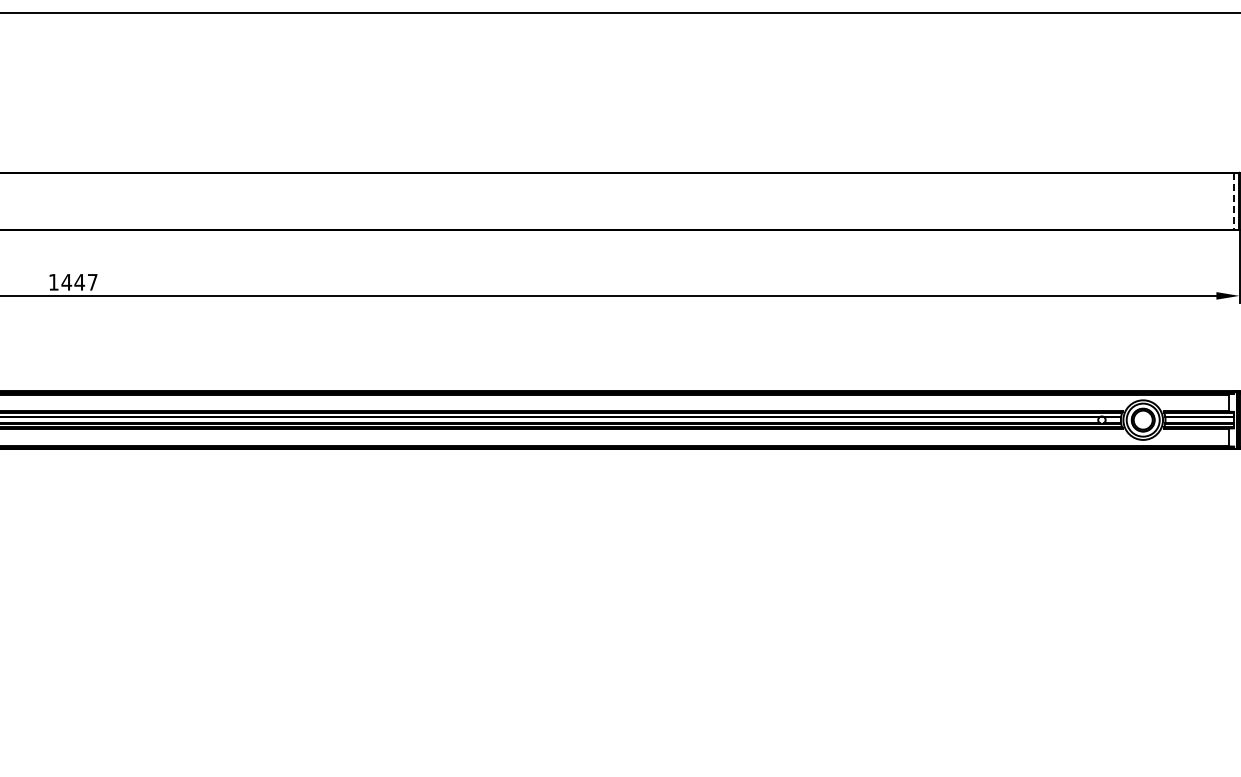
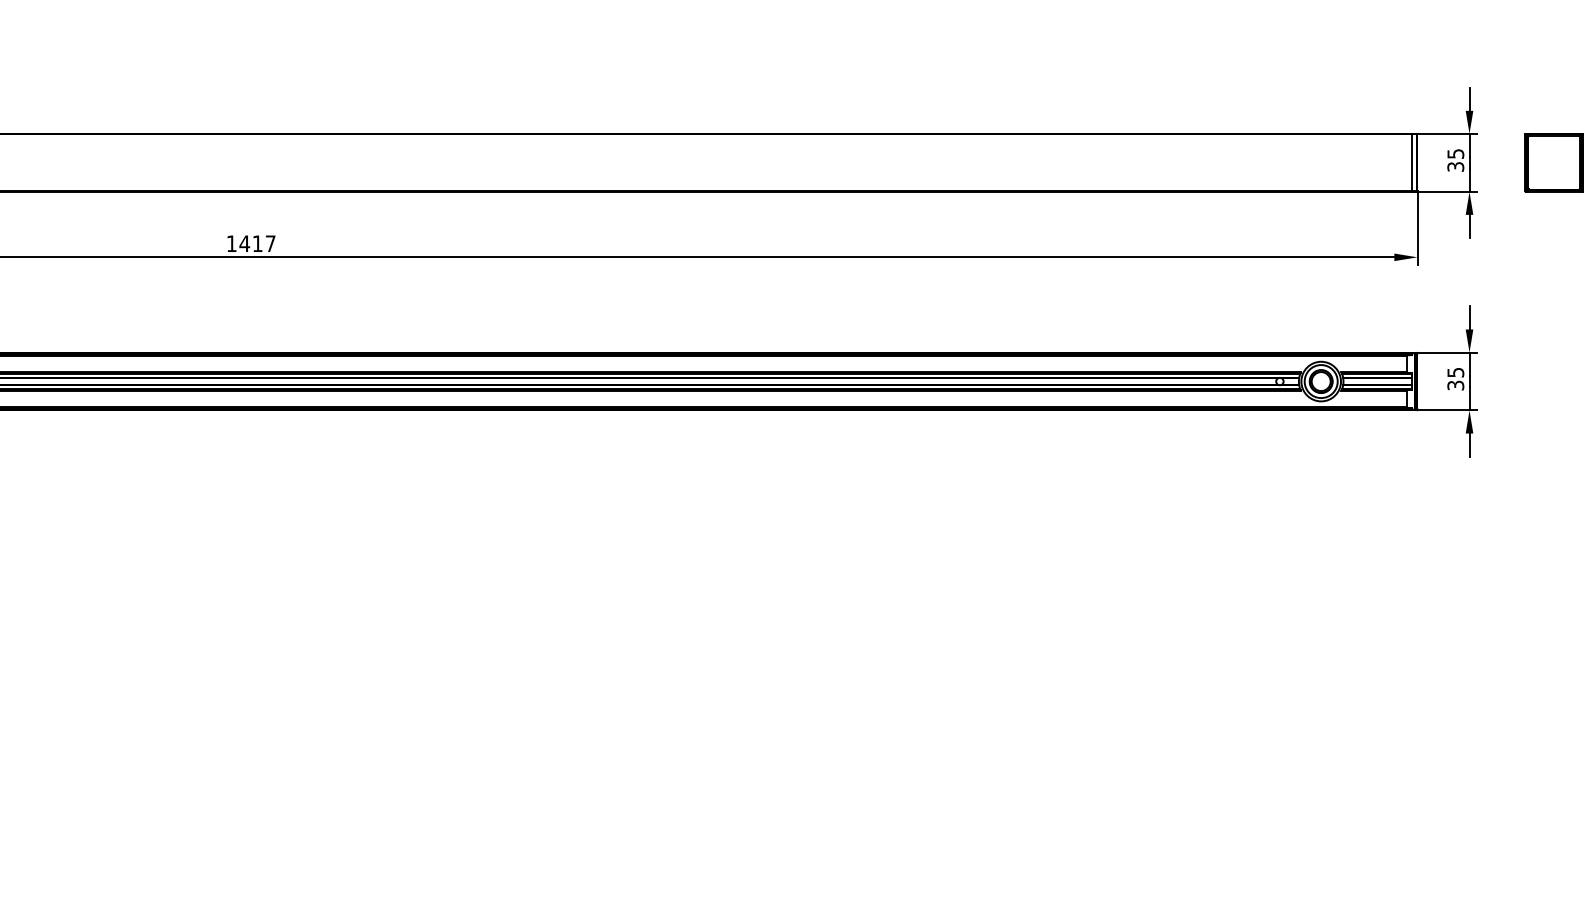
line: (1234, 202) -> (1412, 163), dashed -> solid
text: (79, 282) -> (257, 243), 1447 -> 1417

